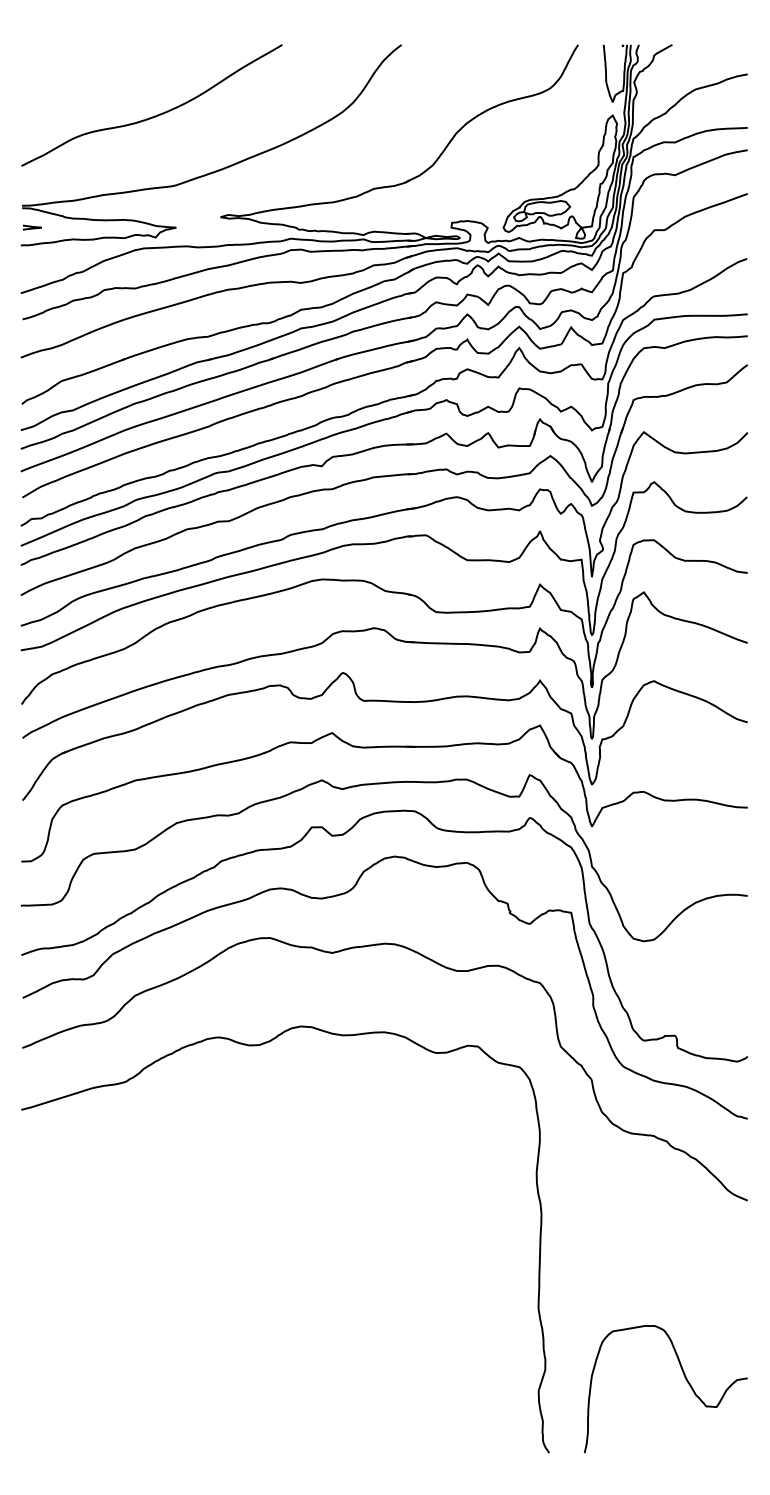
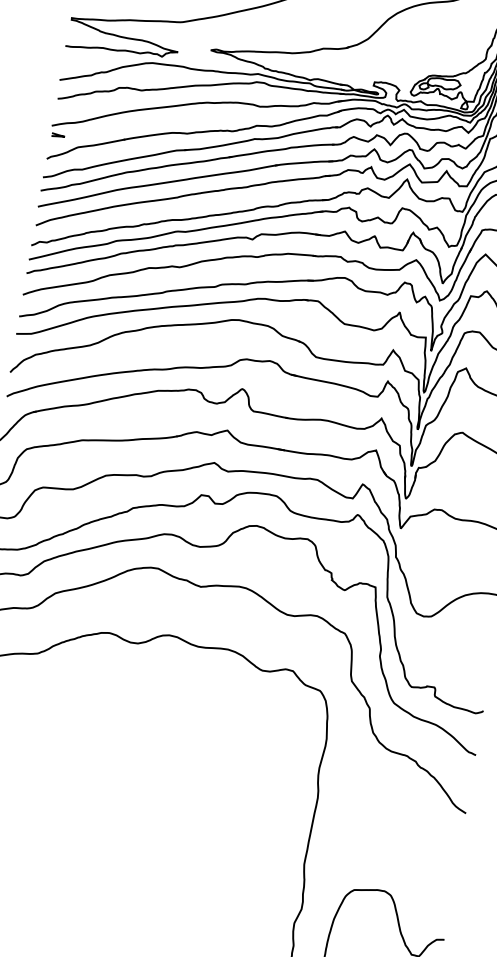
curve: (31, 227) -> (57, 135), moved

